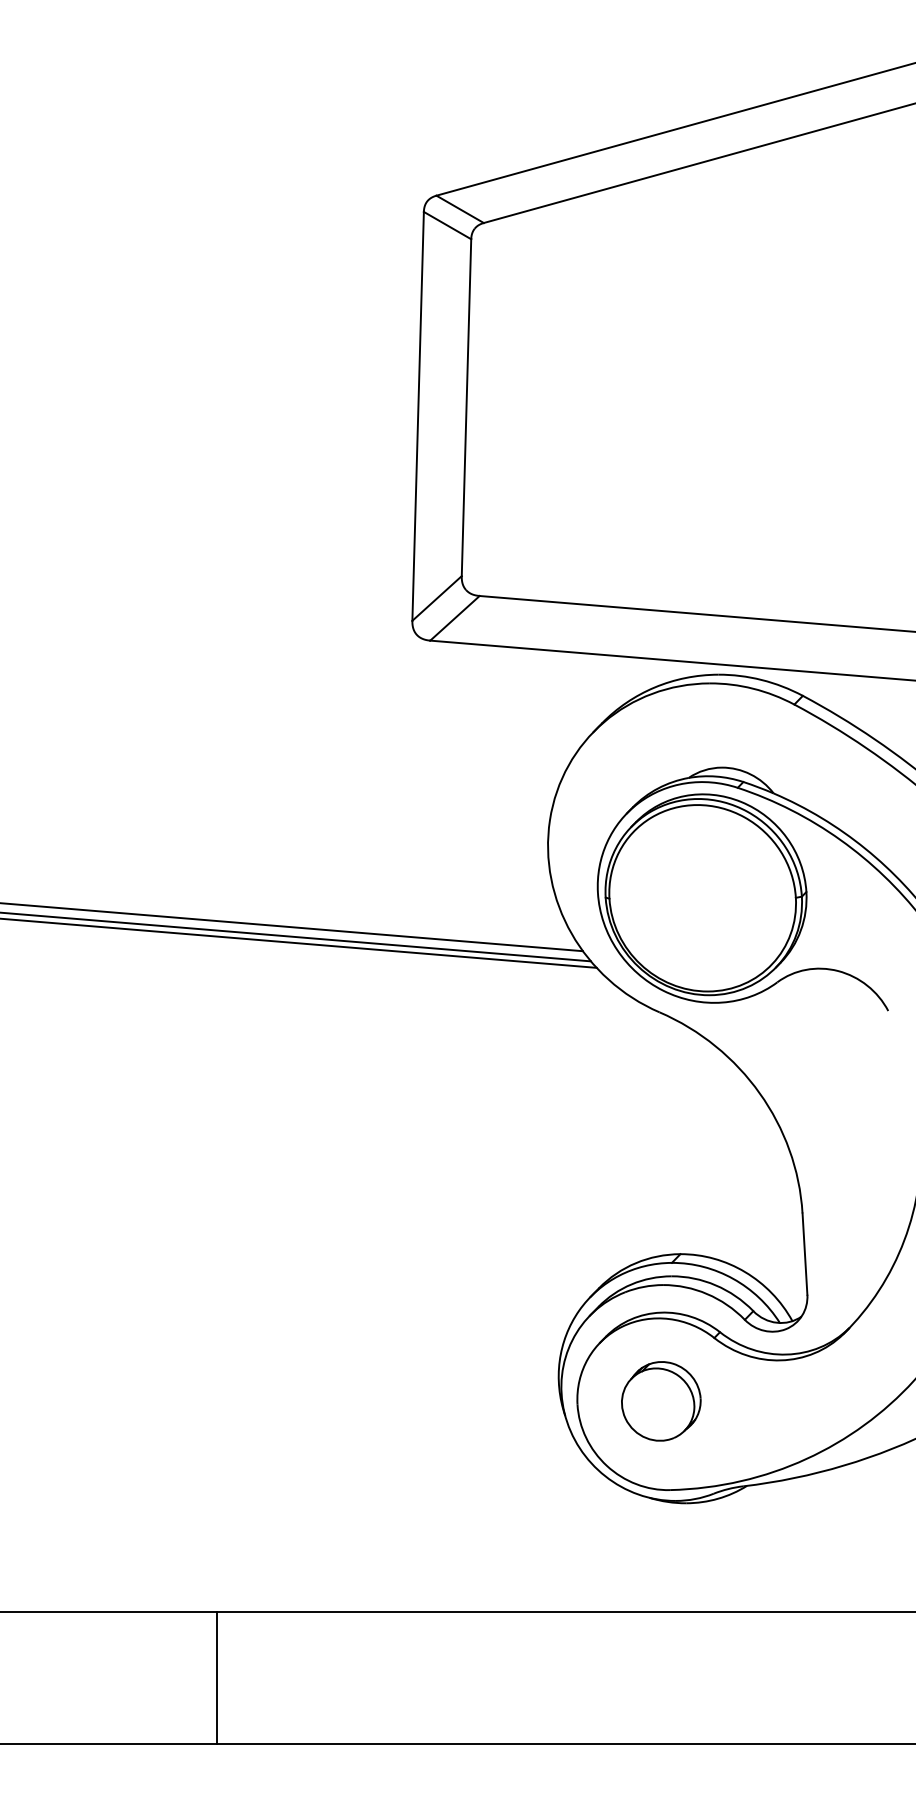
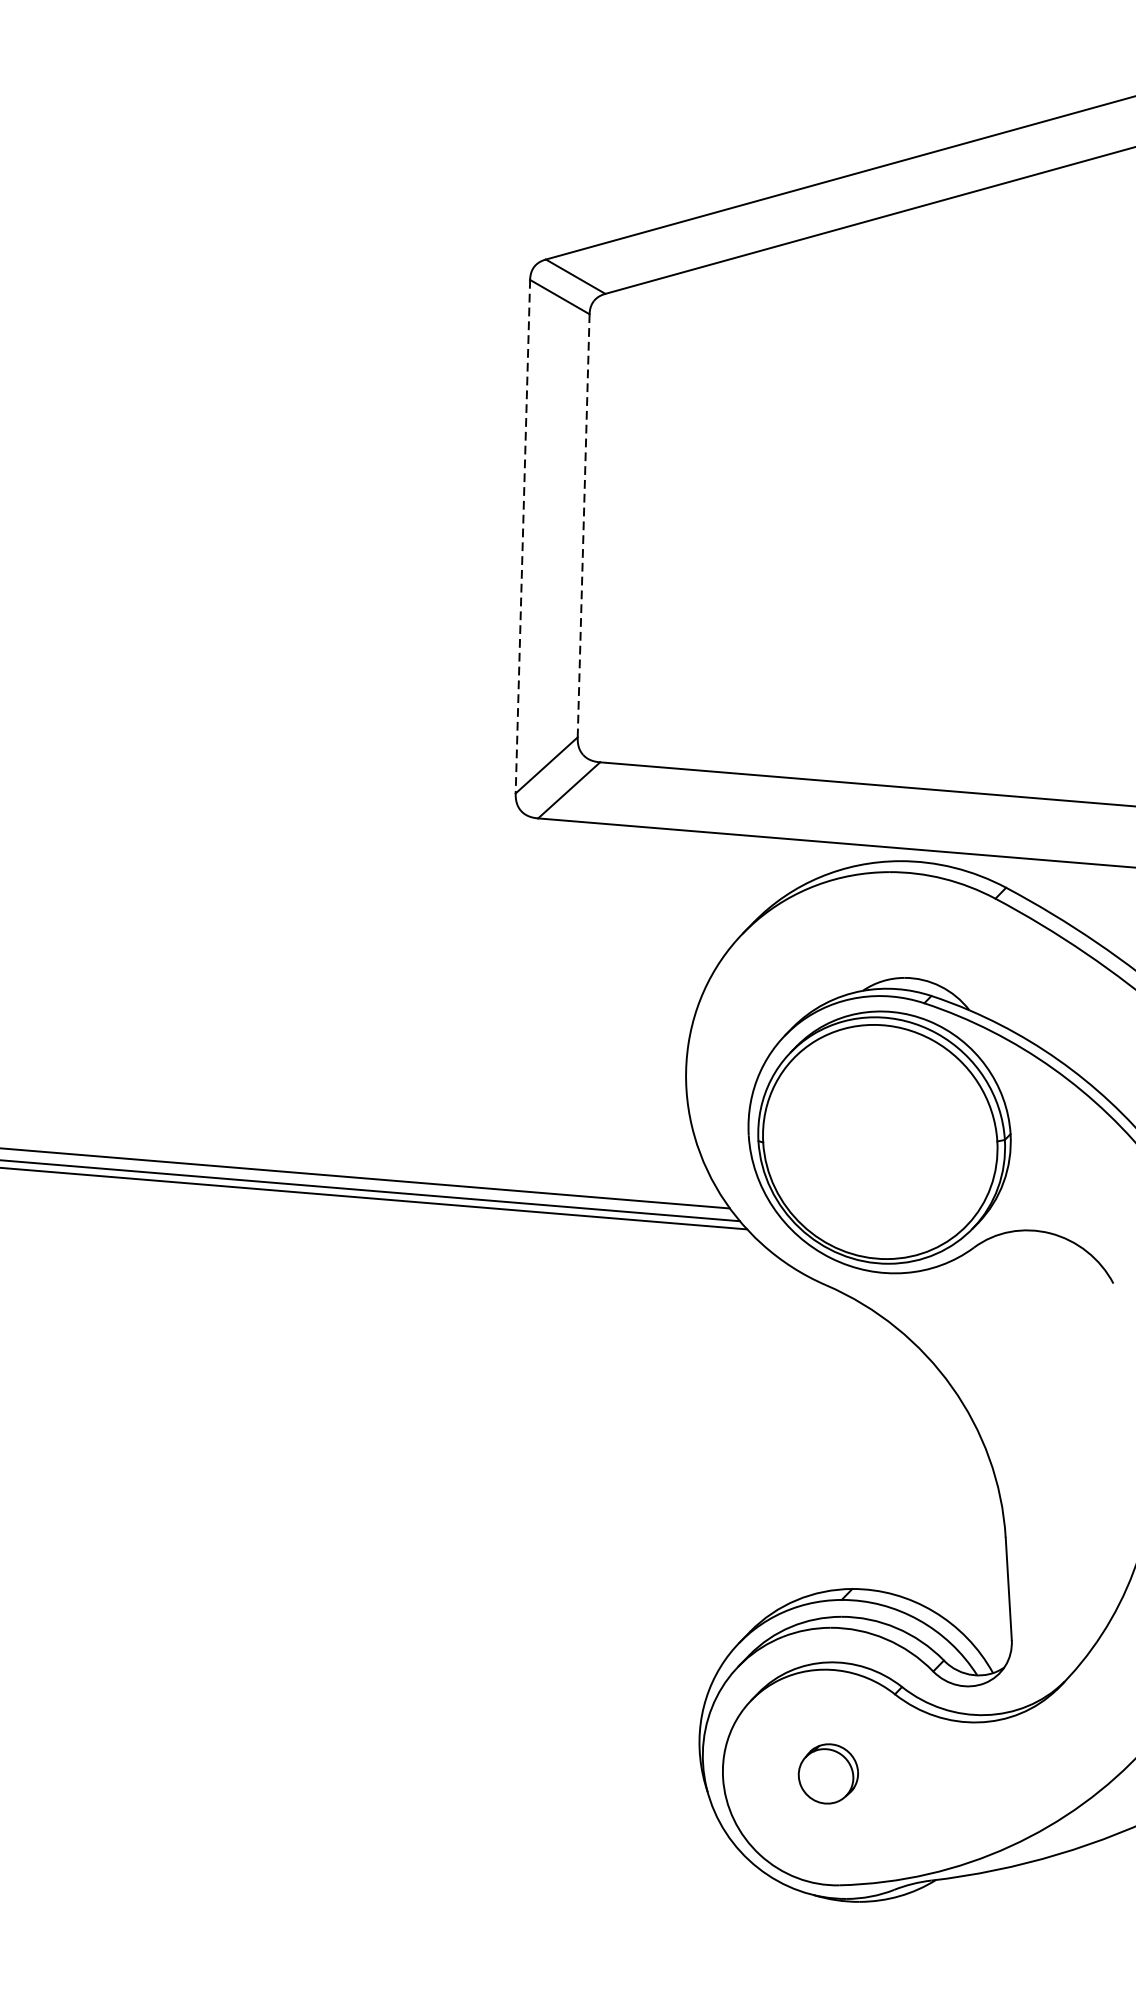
line: (466, 407) -> (583, 525), solid -> dashed
line: (418, 416) -> (523, 536), solid -> dashed
part: (661, 1401) -> (828, 1774), size x0.6

